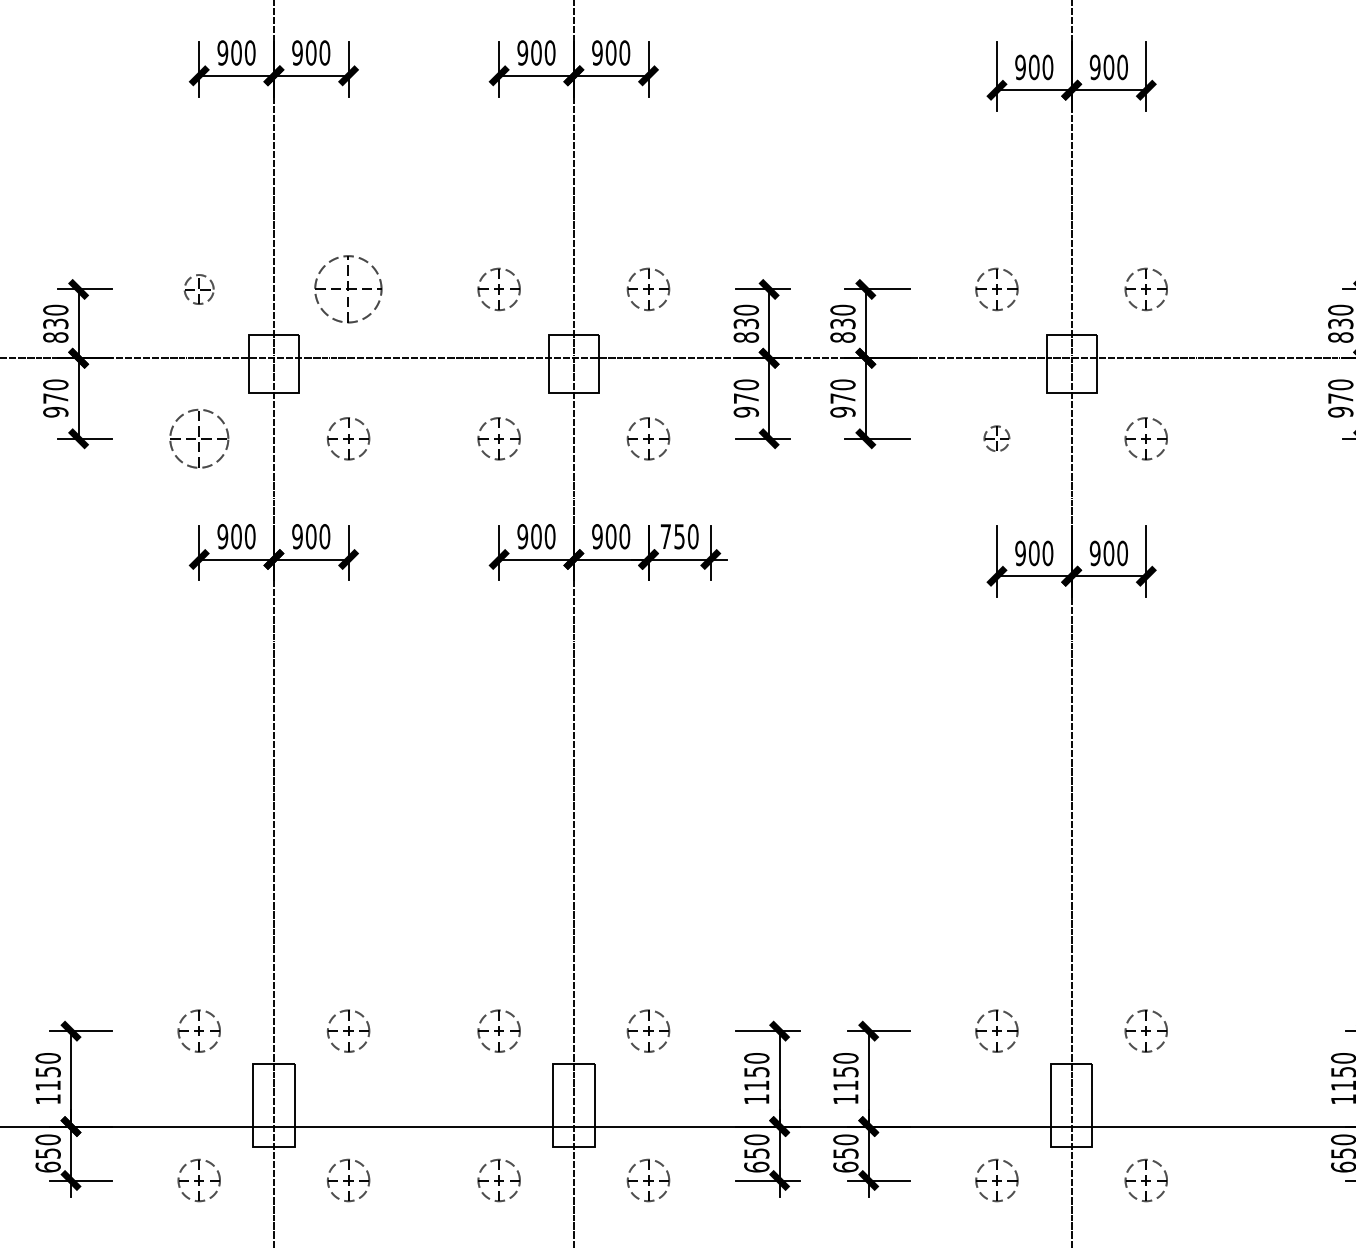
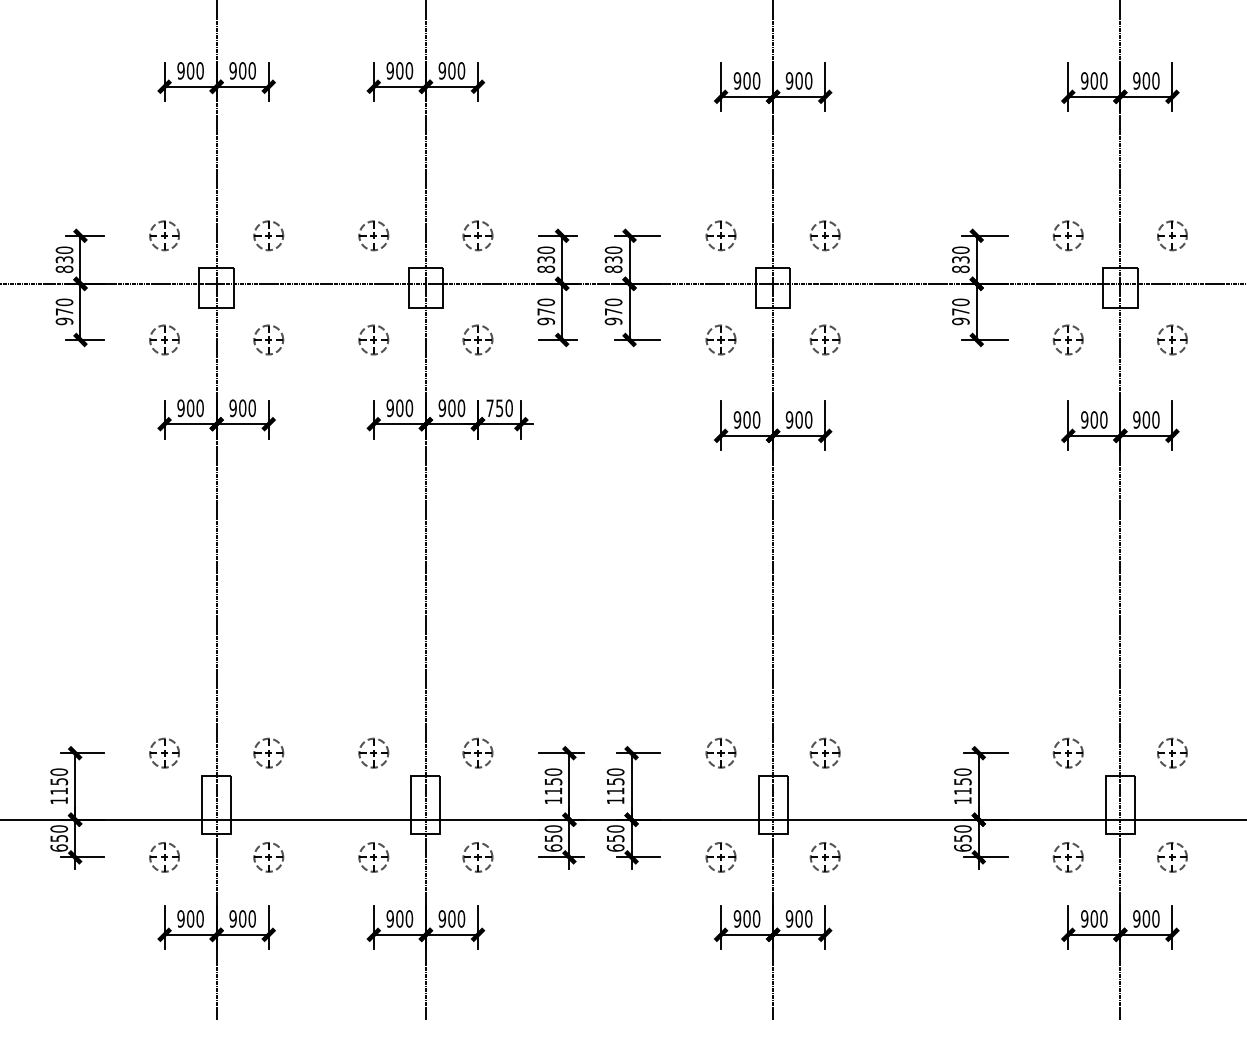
part: (199, 288) -> (164, 235), size x1.43
part: (348, 288) -> (268, 235), size x0.62
part: (199, 438) -> (164, 339), size x0.71
part: (996, 438) -> (720, 339), size x1.67

